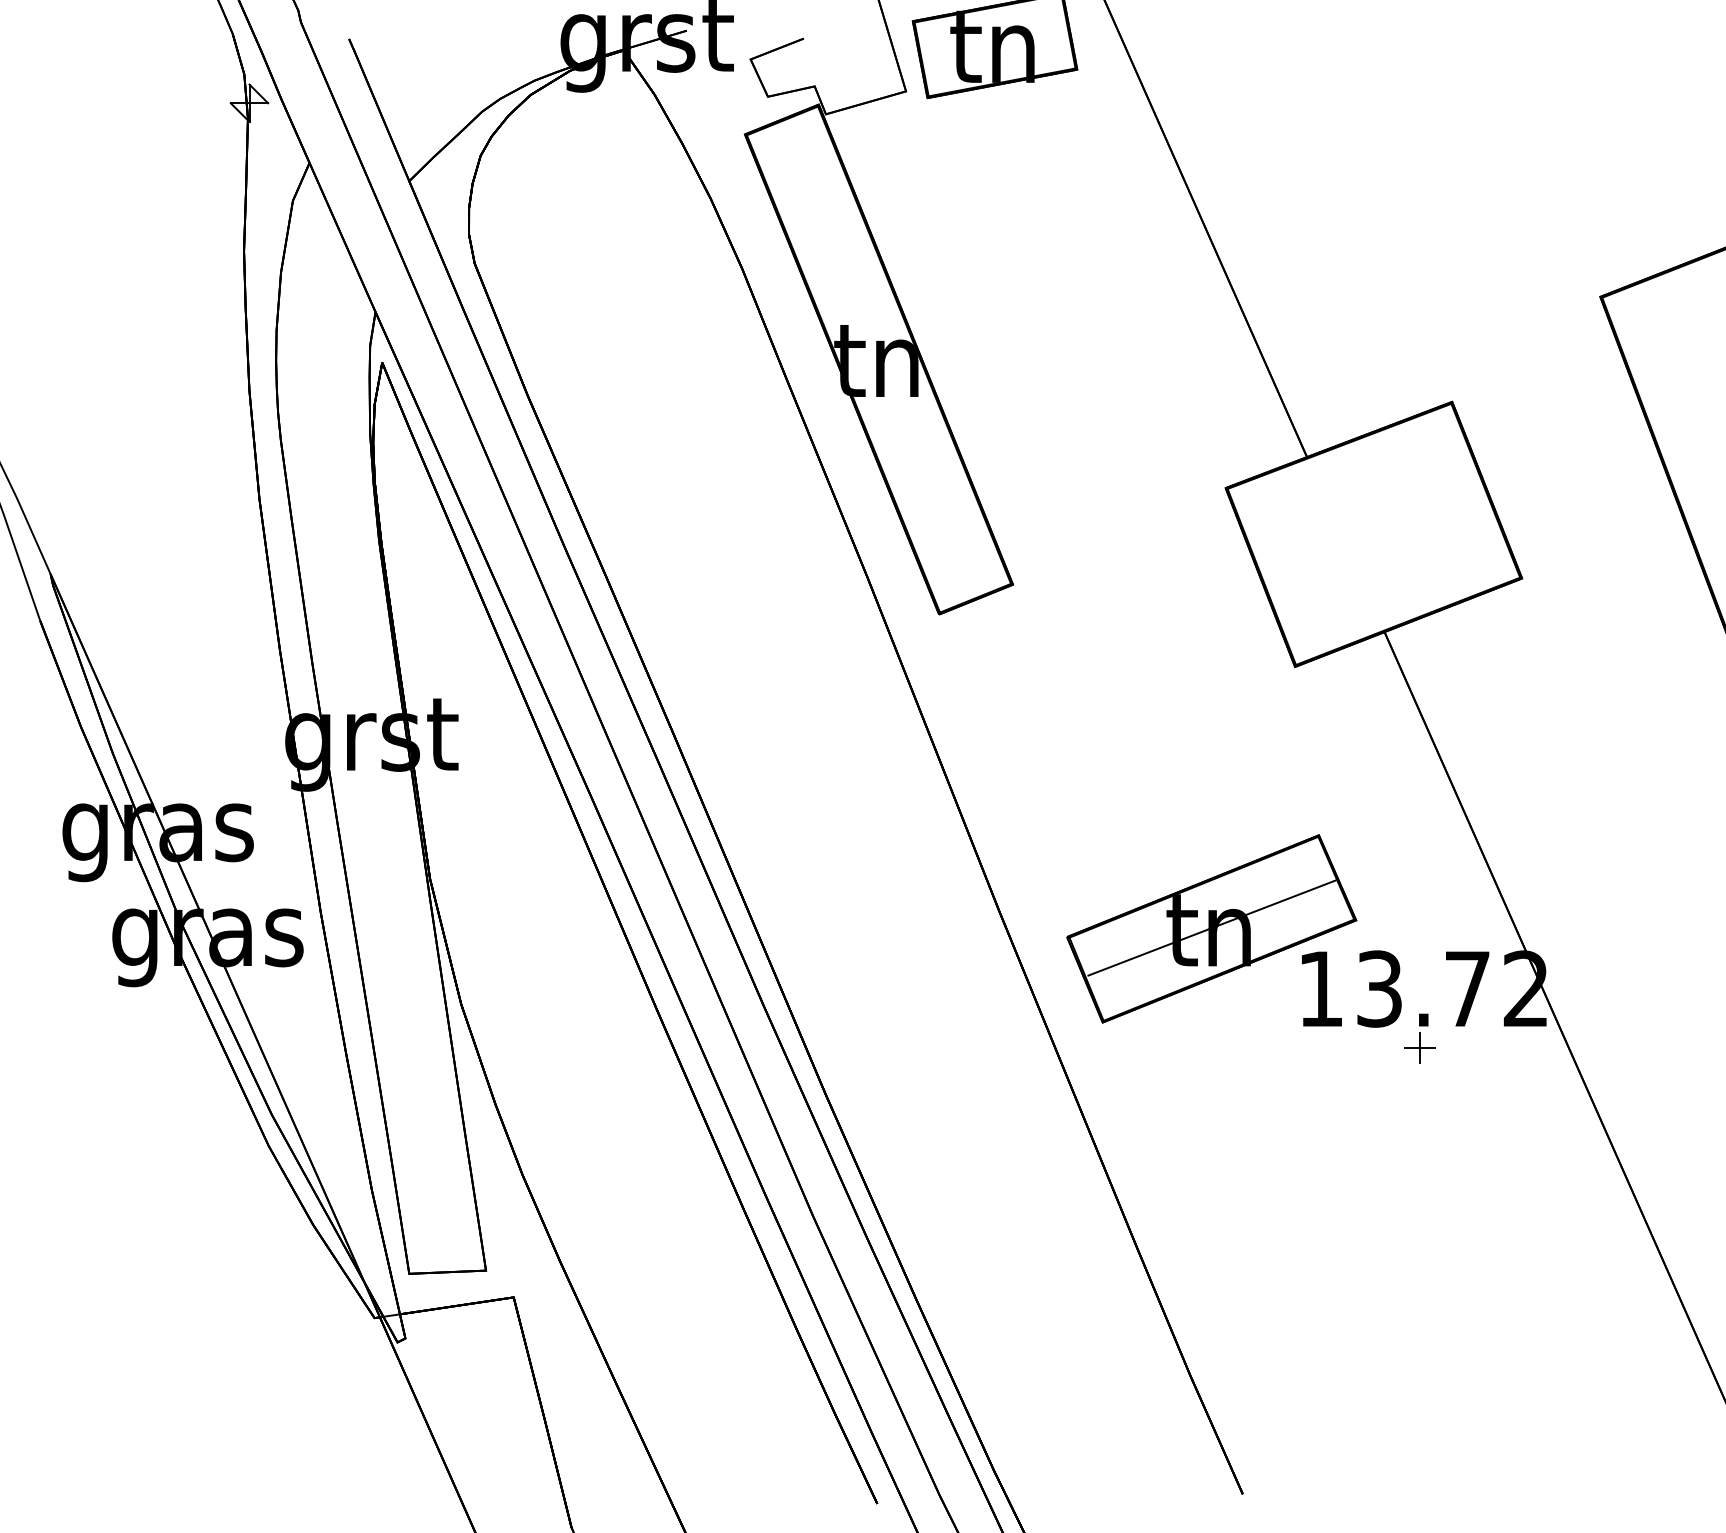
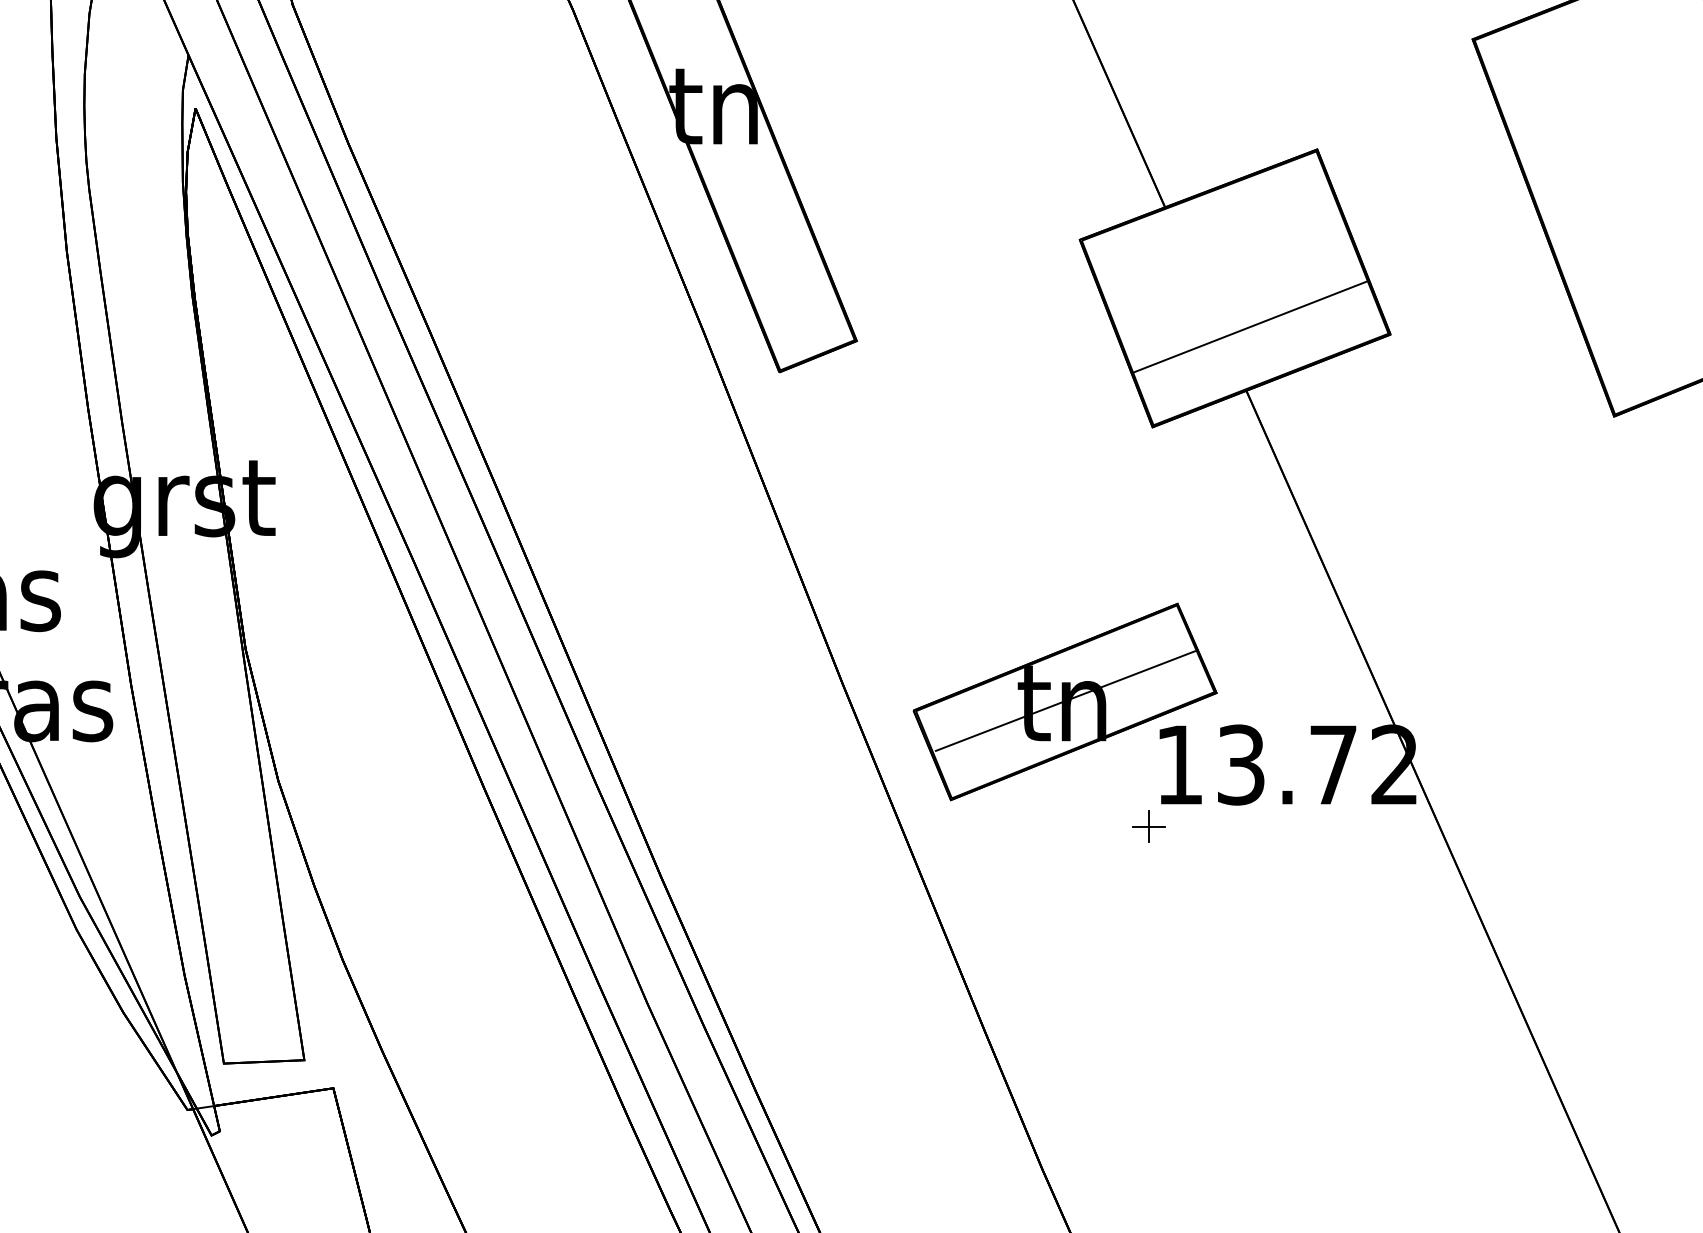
line: (1387, 571) -> (1249, 327), added
part: (1419, 1047) -> (1148, 826), moved

